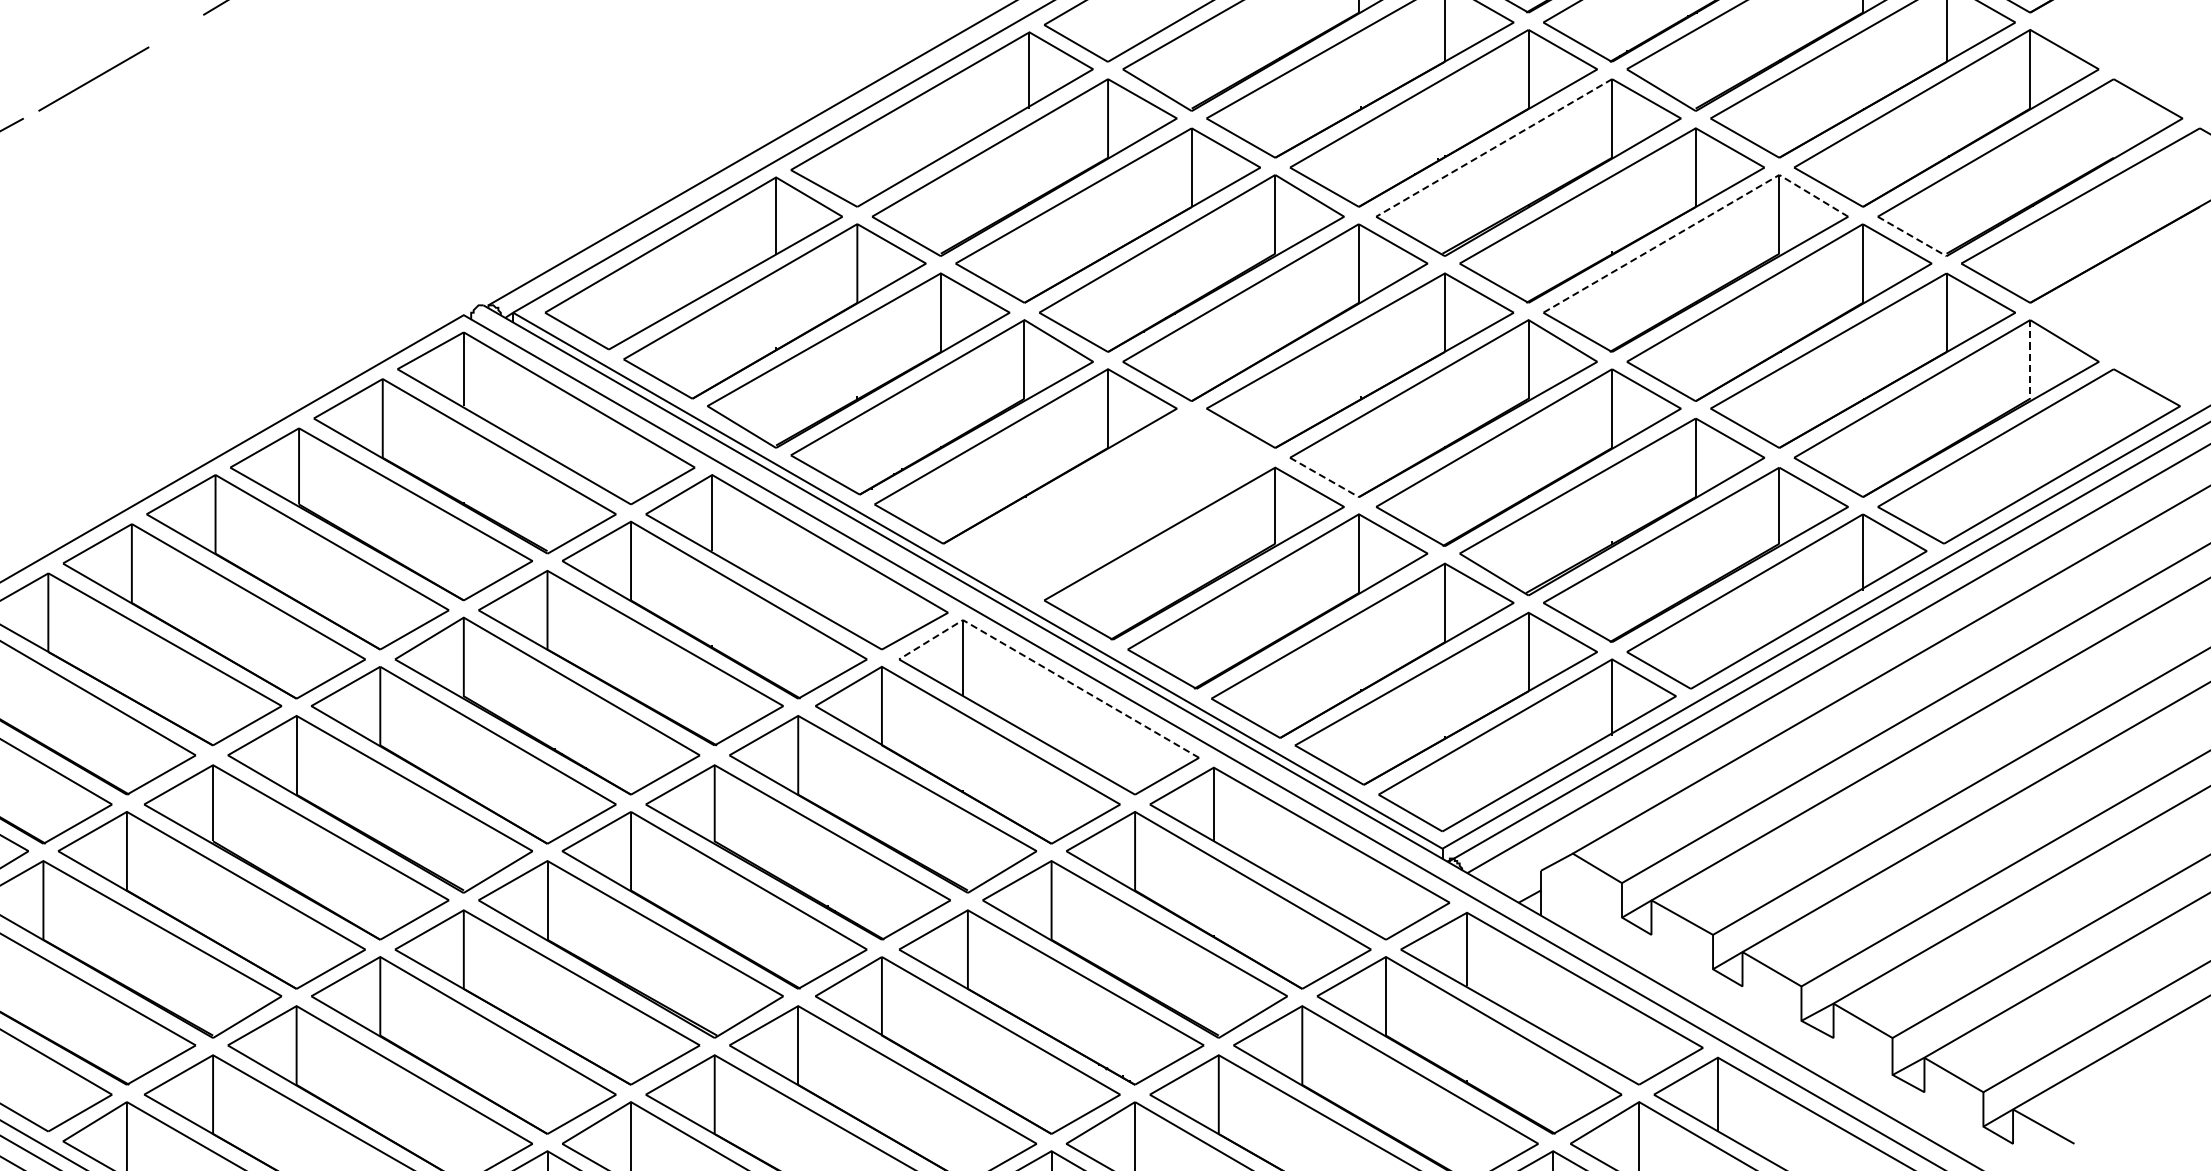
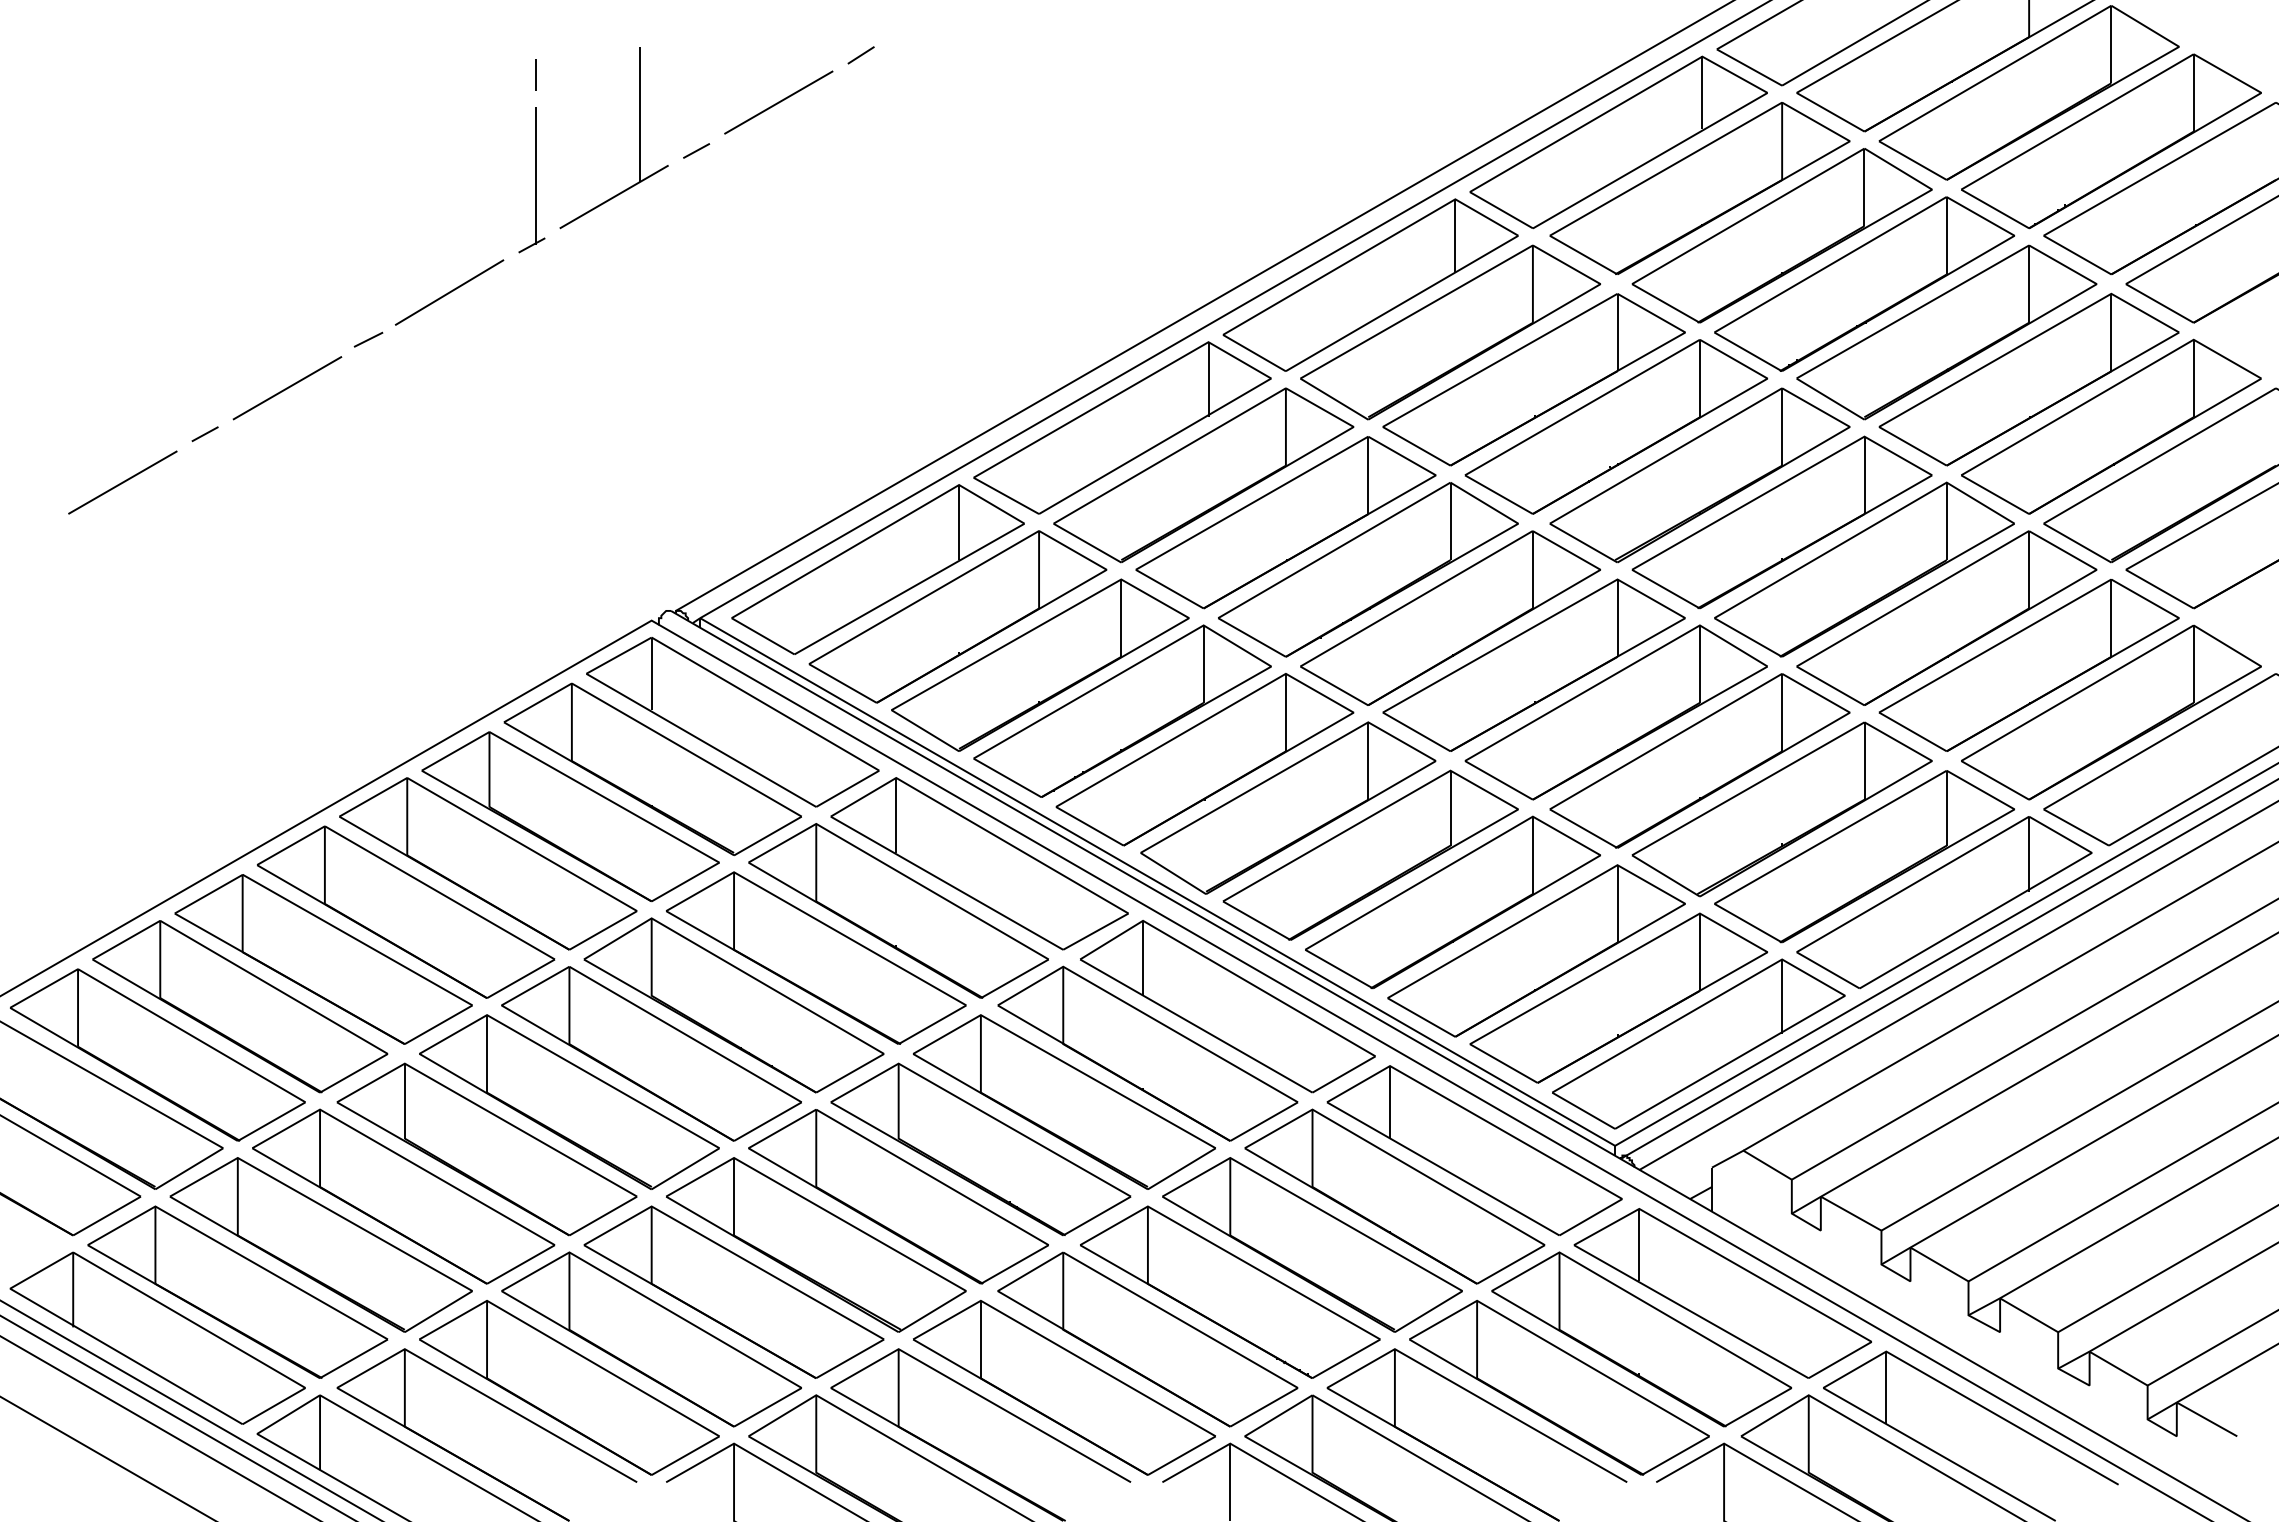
line: (176, 29) -> (368, 339), added
line: (1493, 148) -> (1665, 456), dashed -> solid
line: (1696, 222) -> (1865, 529), dashed -> solid
line: (1912, 236) -> (2077, 543), dashed -> solid
line: (2030, 359) -> (2193, 664), dashed -> solid
line: (1325, 477) -> (1499, 780), dashed -> solid
part: (1110, 505) -> (1288, 807), added
line: (1047, 669) -> (1226, 969), dashed -> solid

